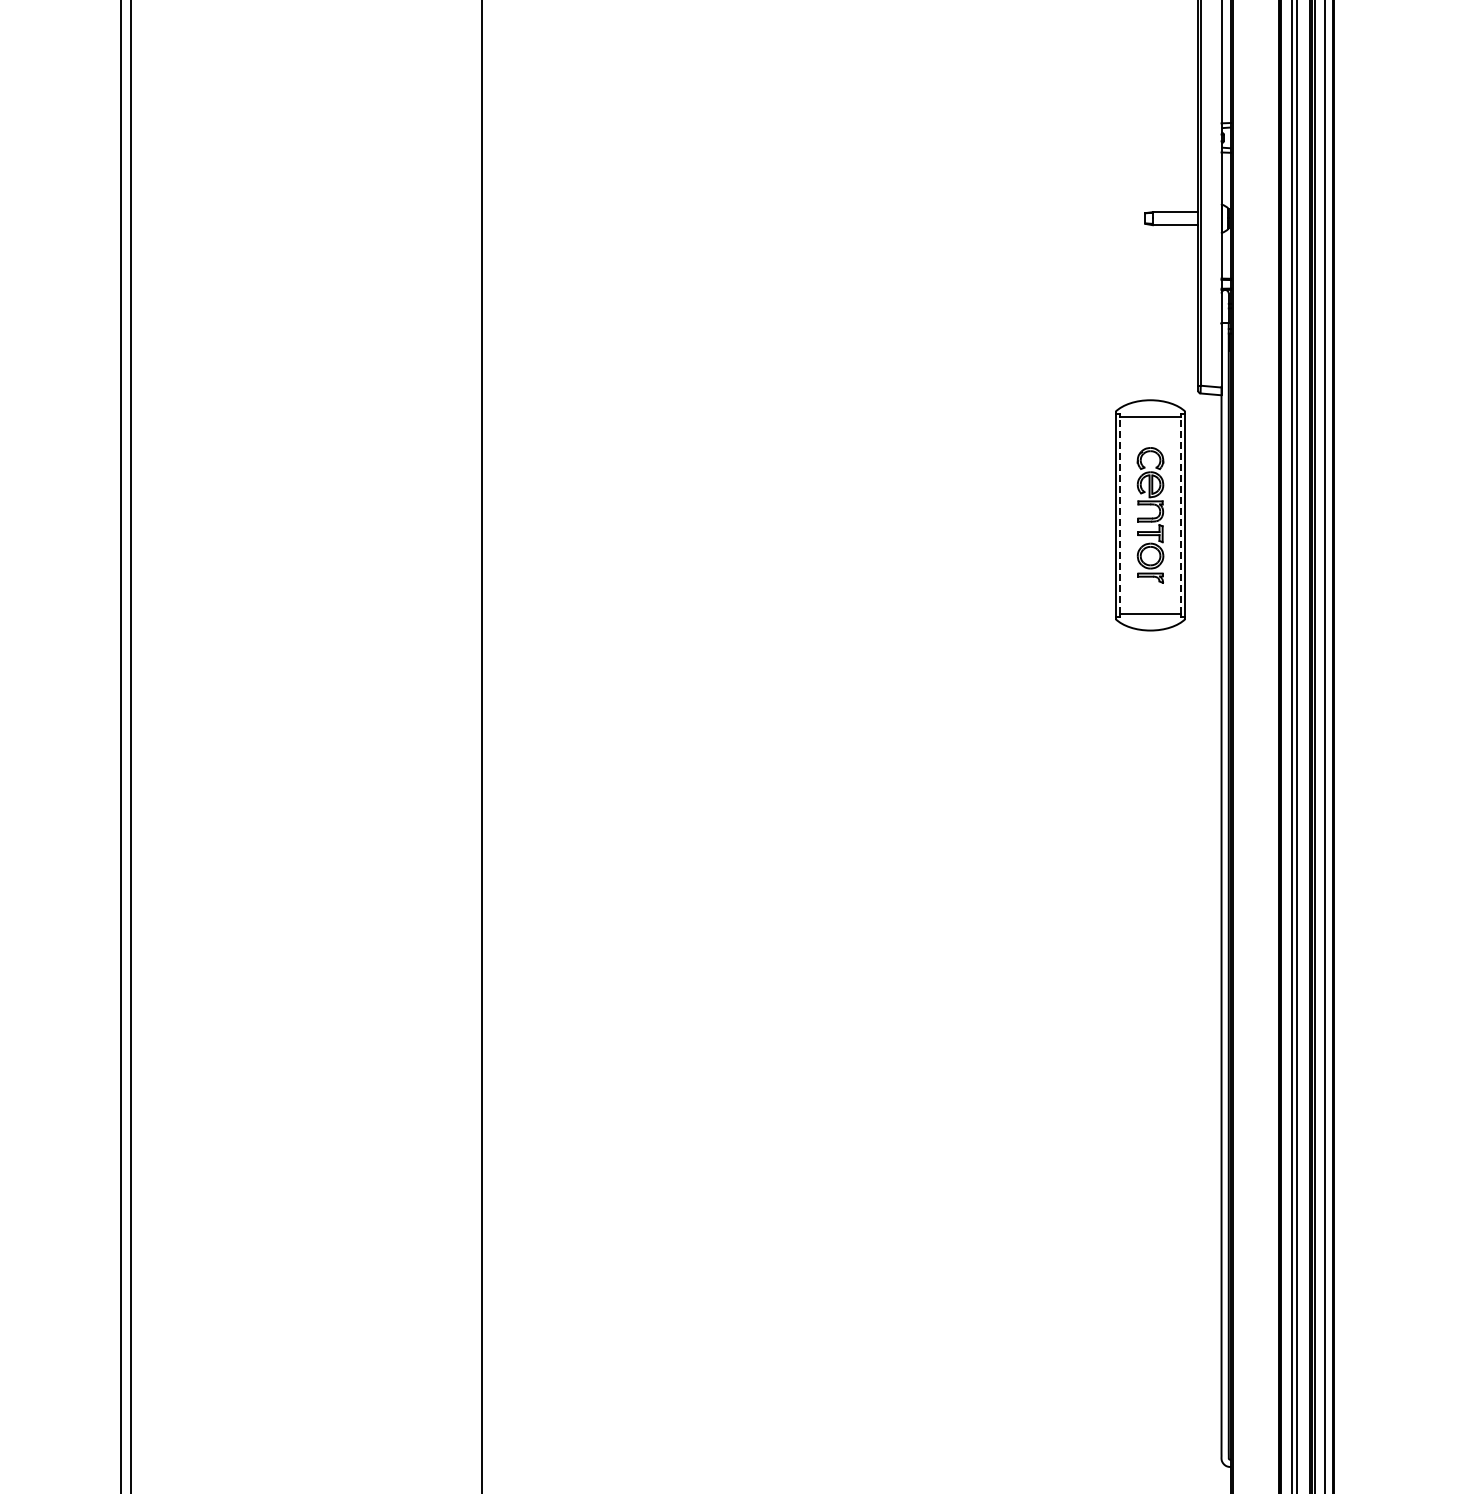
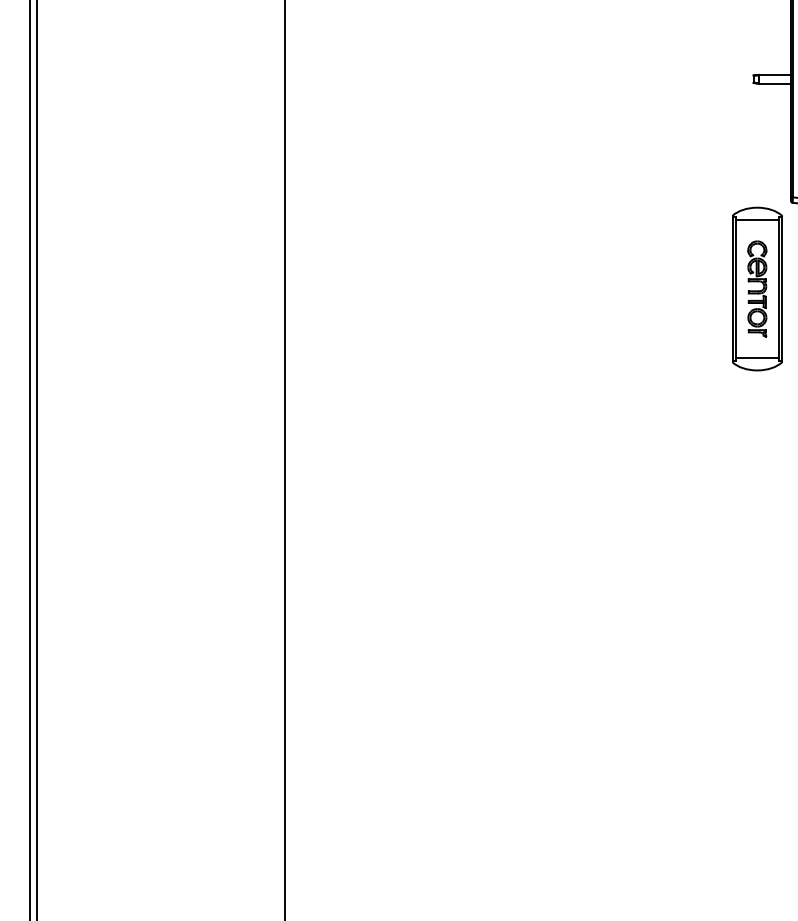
line: (1120, 514) -> (736, 288), dashed -> solid
line: (1180, 514) -> (778, 288), dashed -> solid

